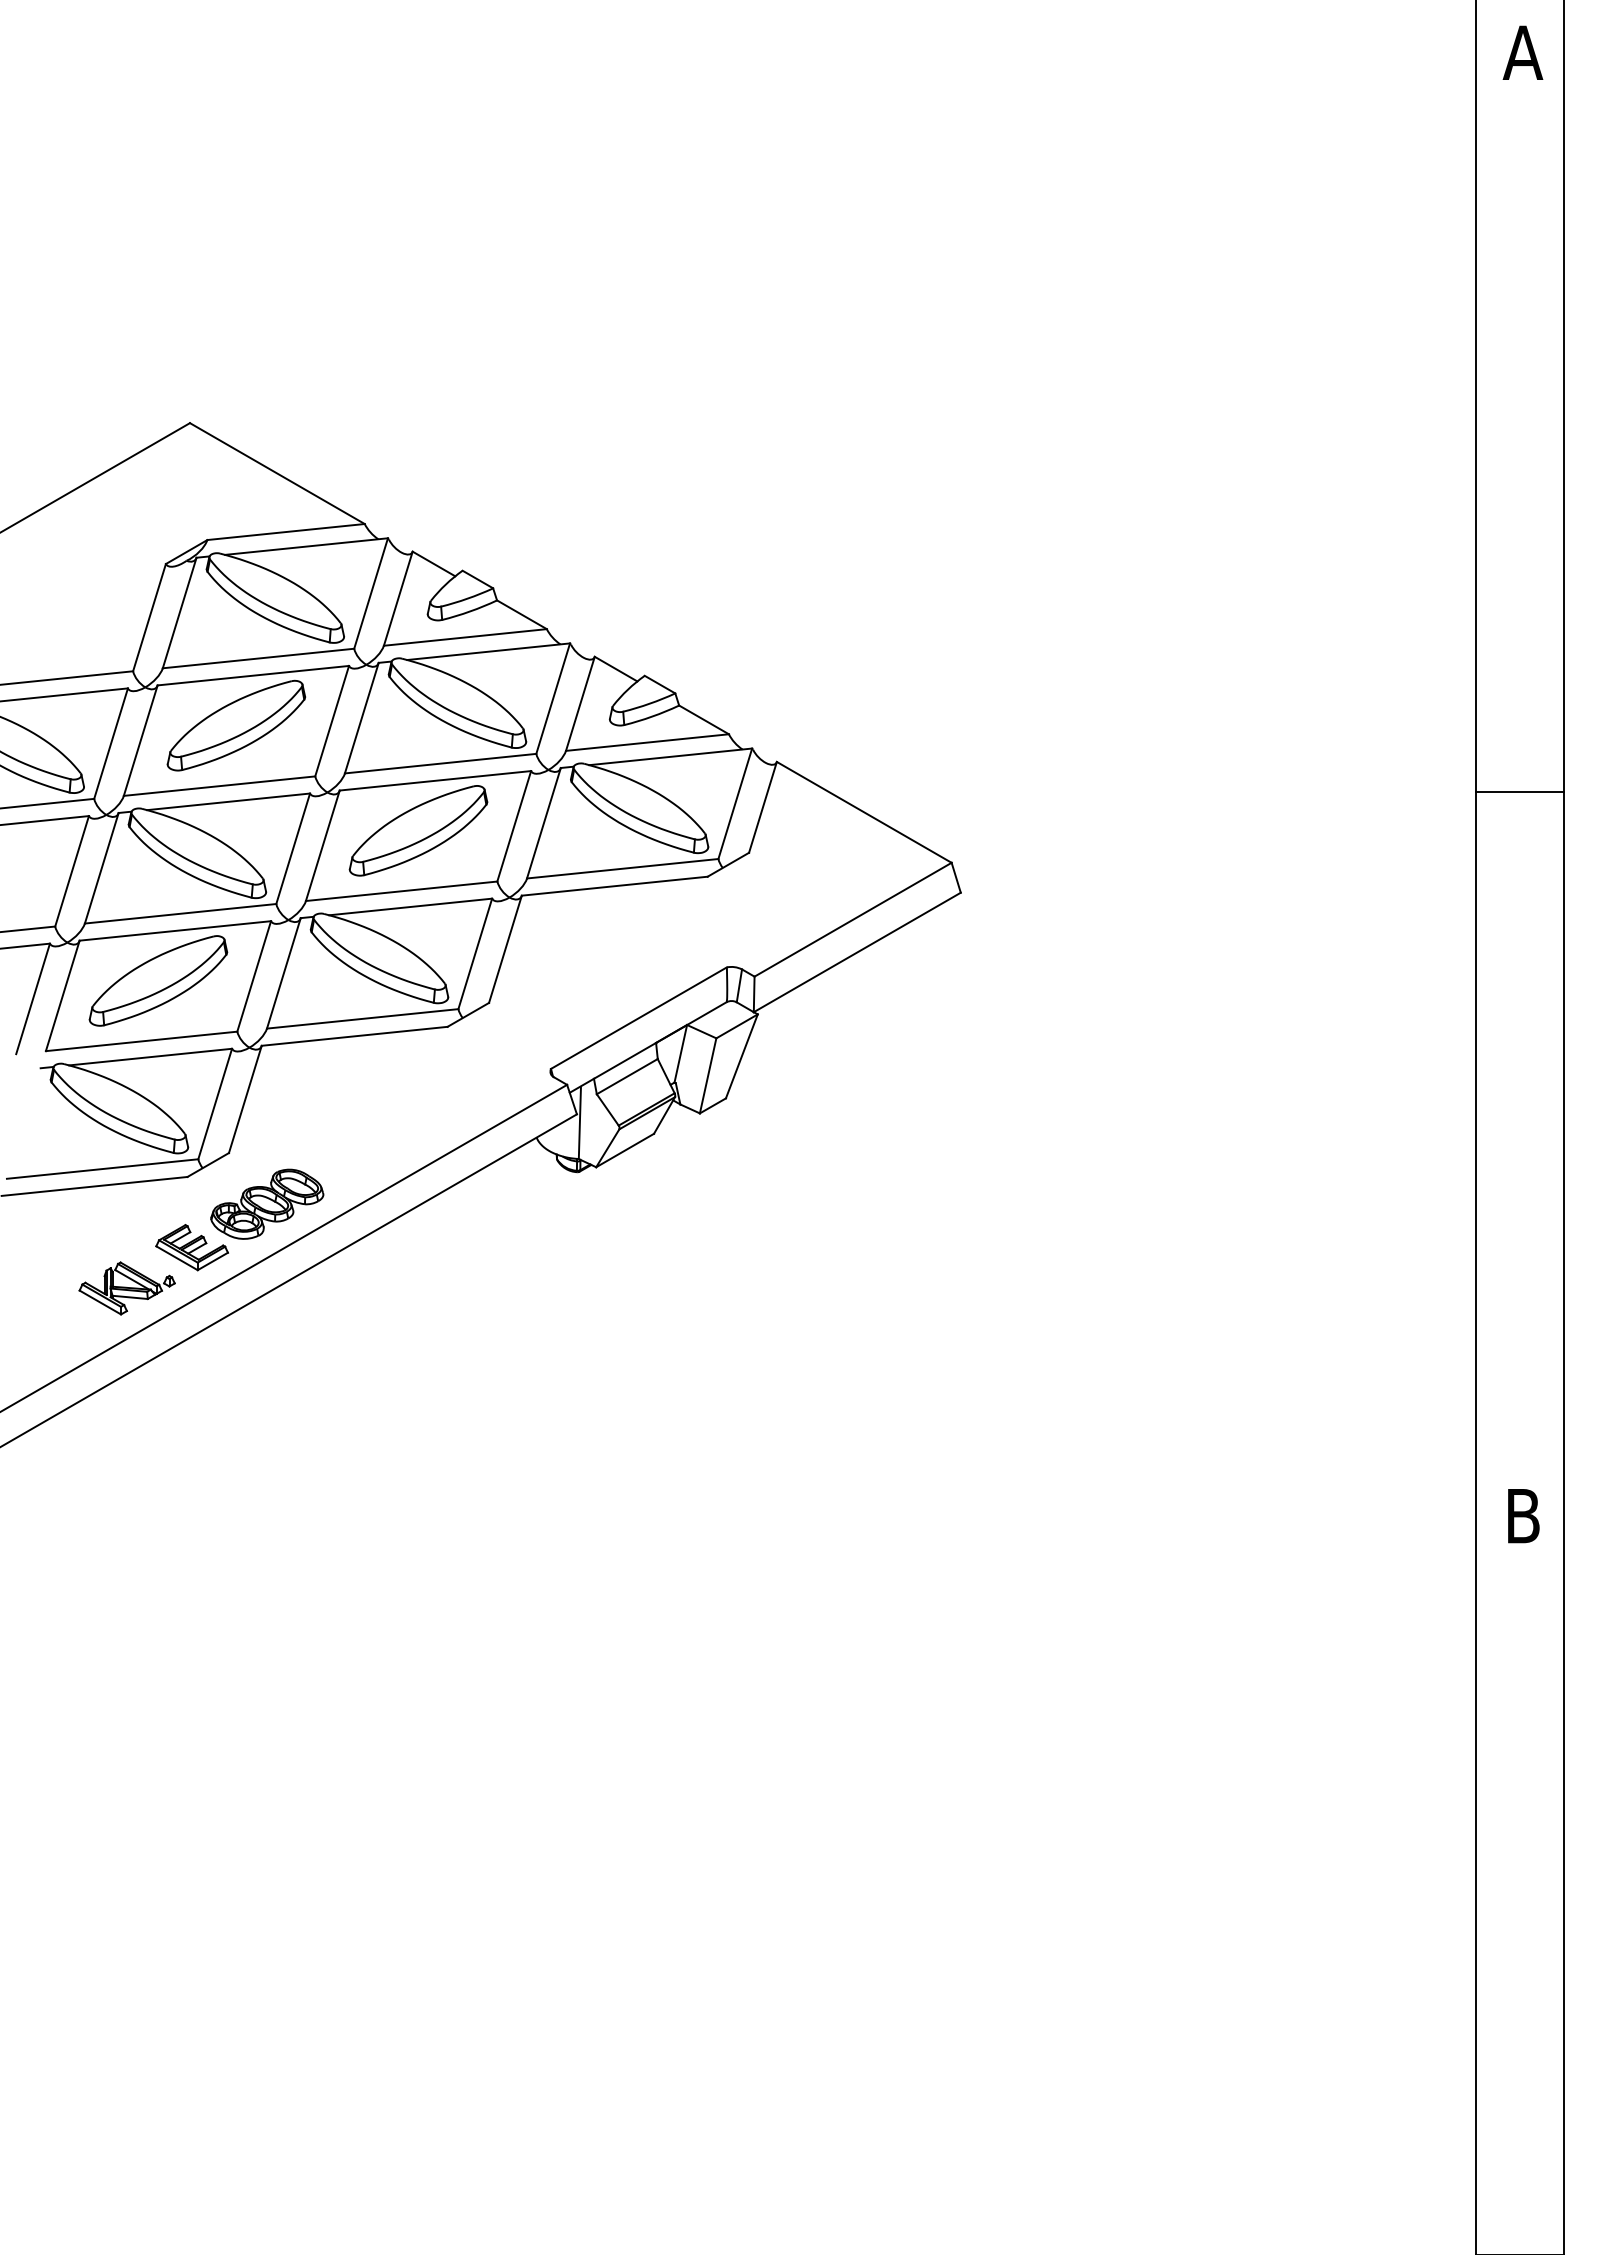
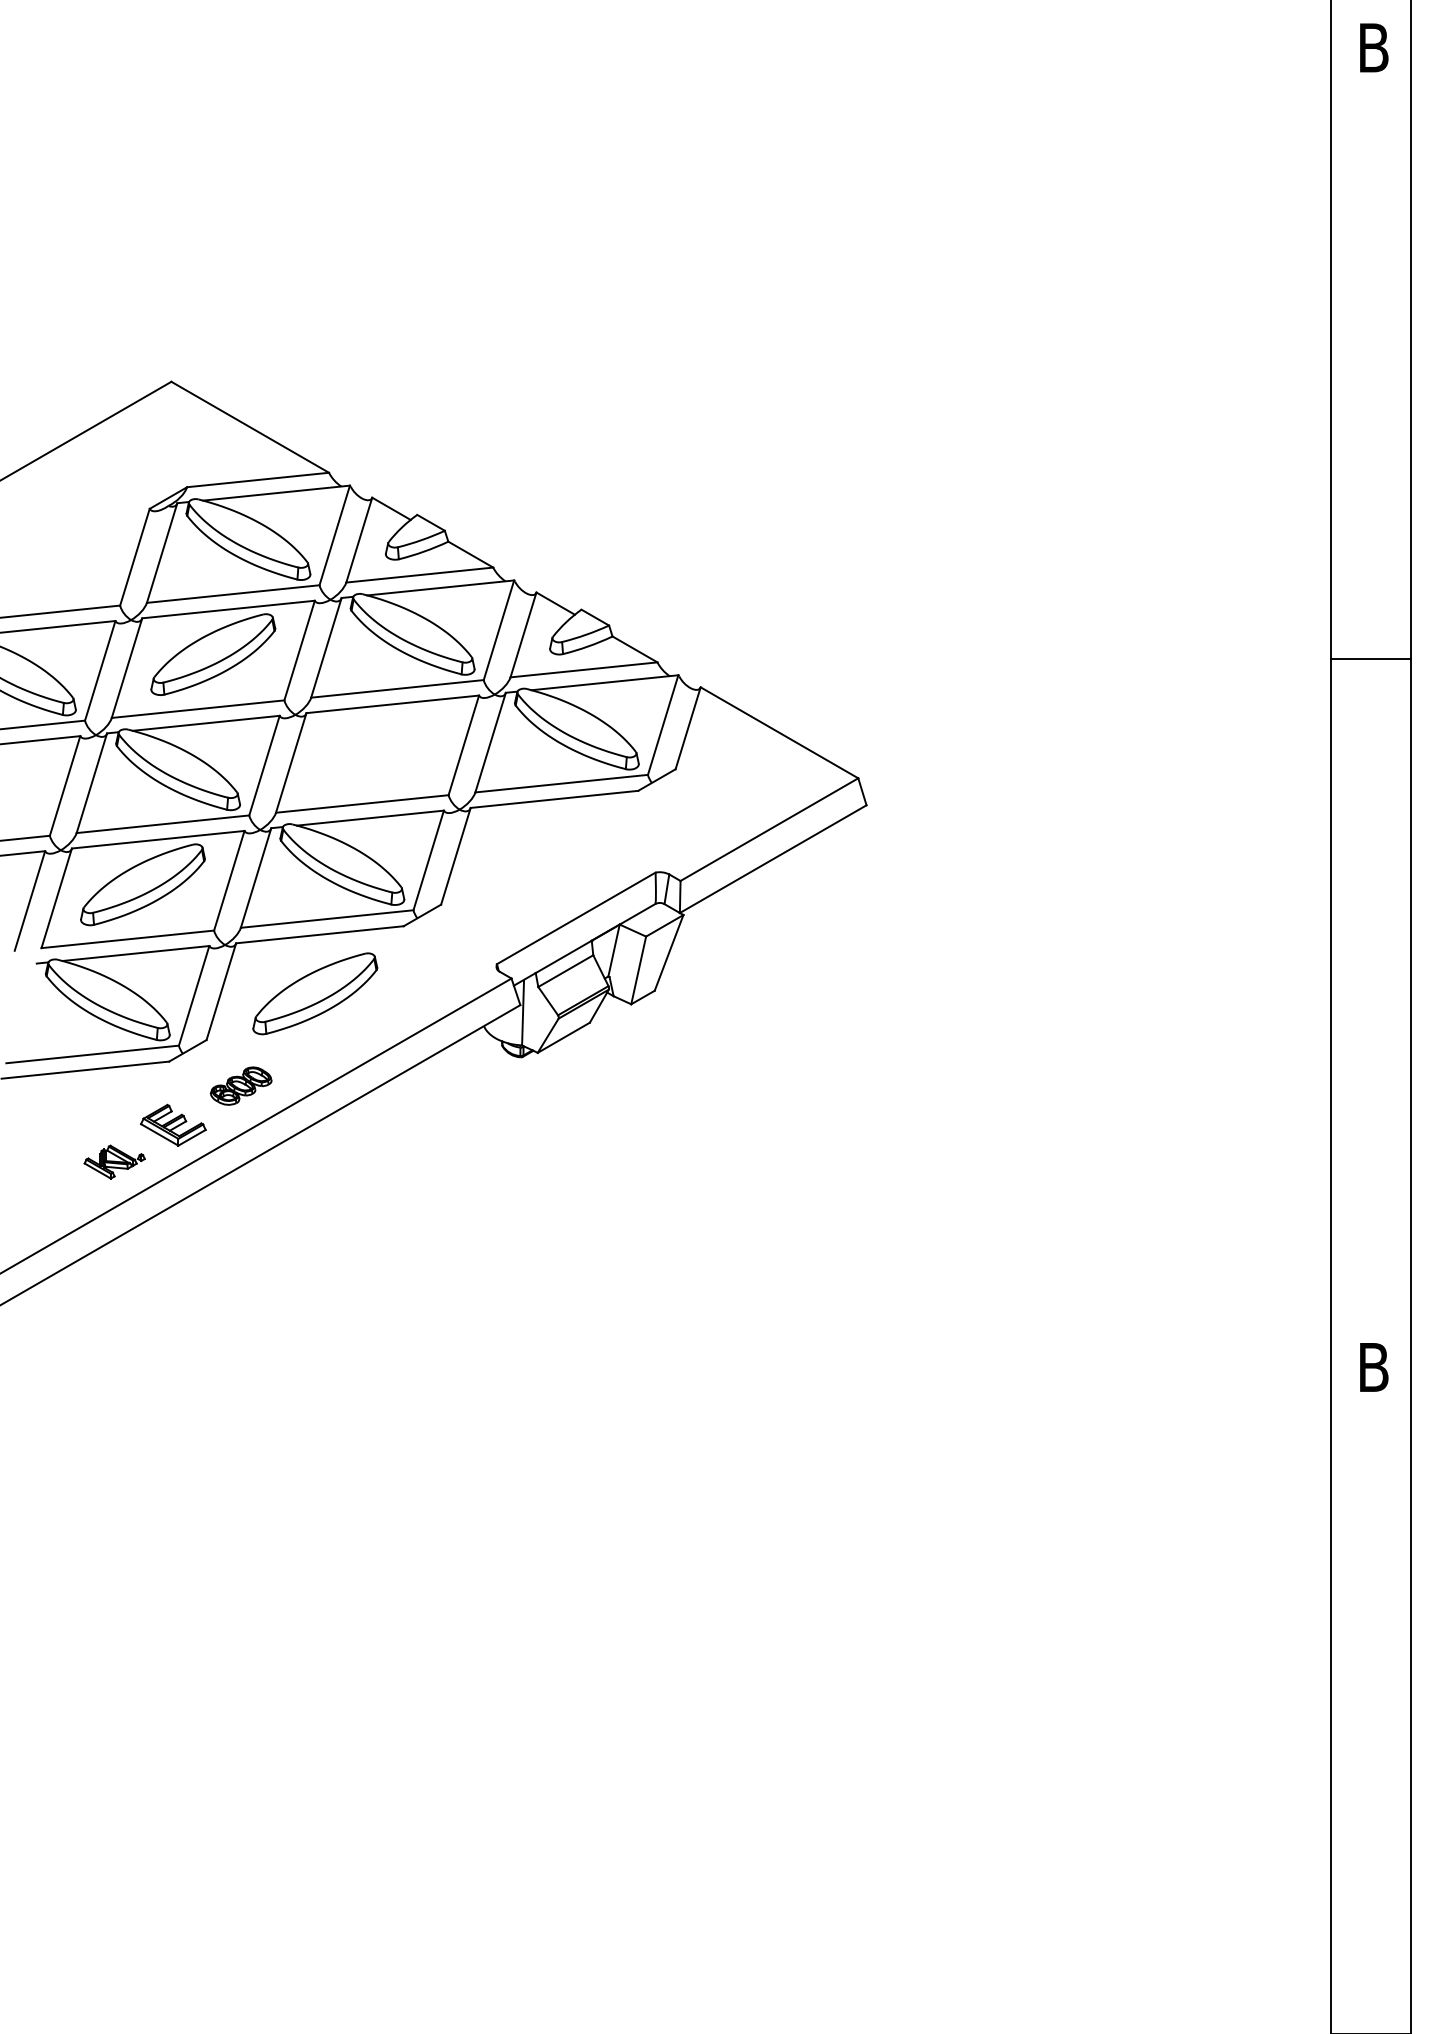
text: (1522, 52) -> (1373, 47), A -> B
line: (1520, 792) -> (1371, 658), moved
part: (418, 830) -> (315, 993), moved
part: (267, 1203) -> (241, 1085), size x0.6
part: (126, 1288) -> (114, 1162), size x0.7

